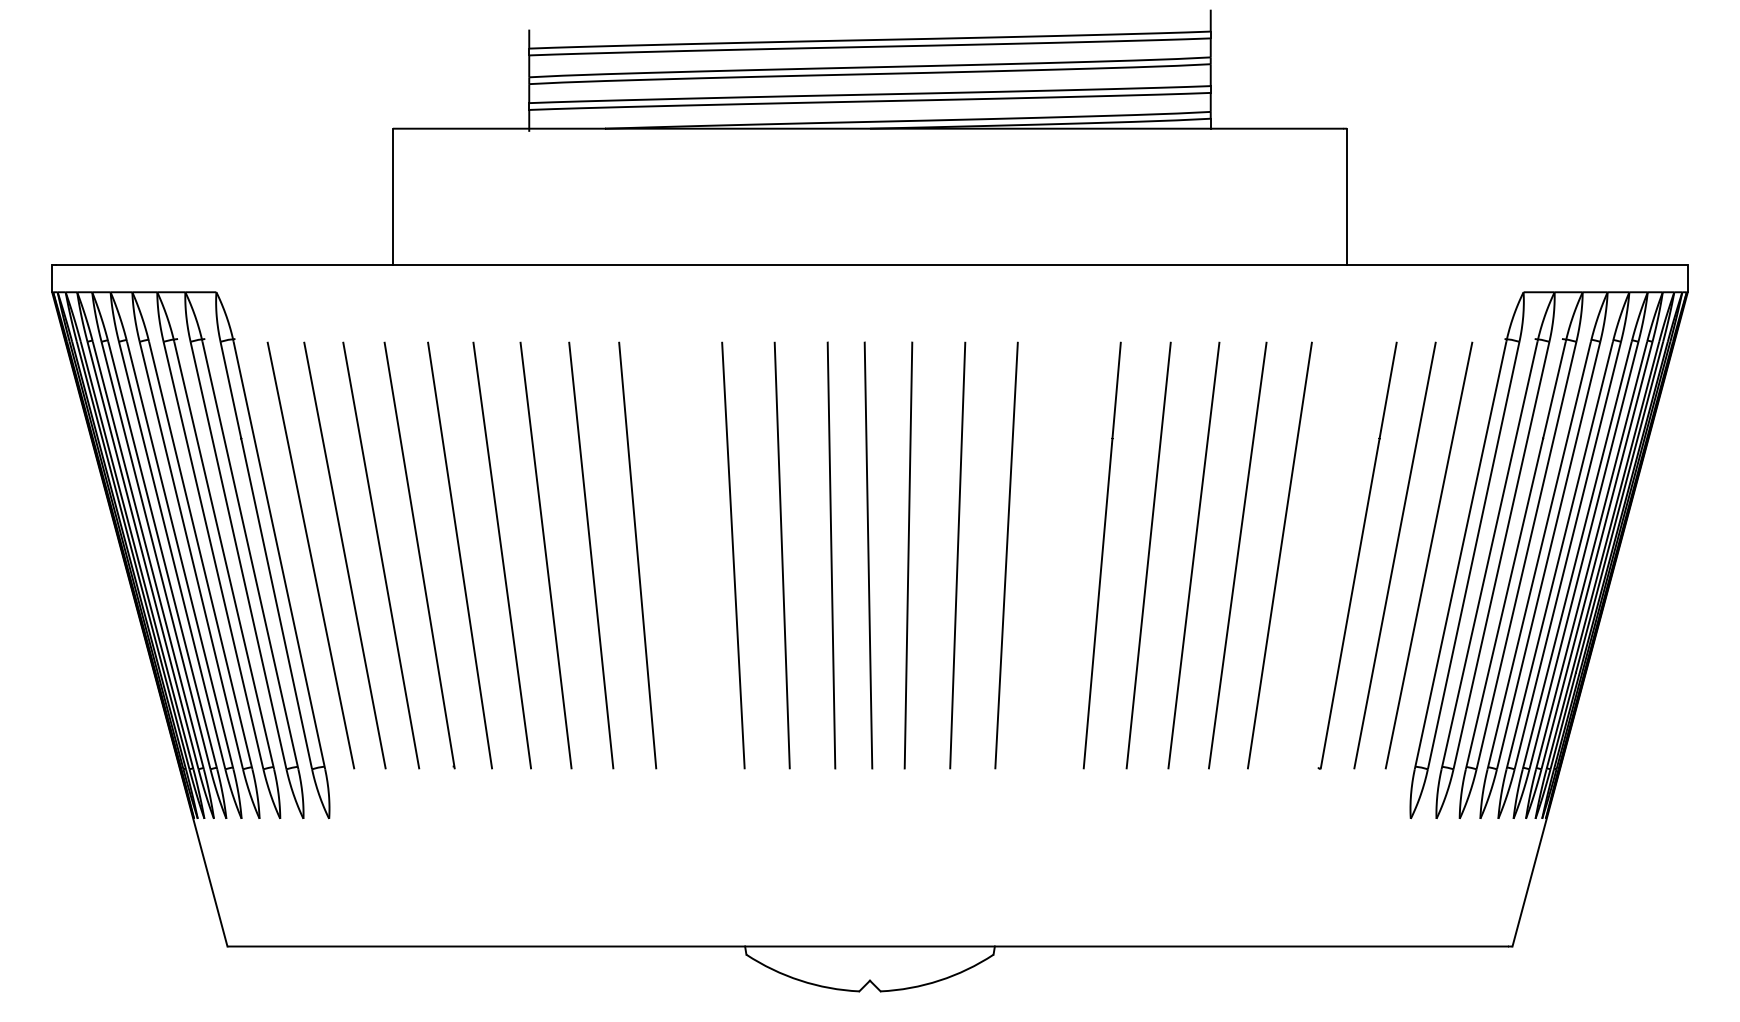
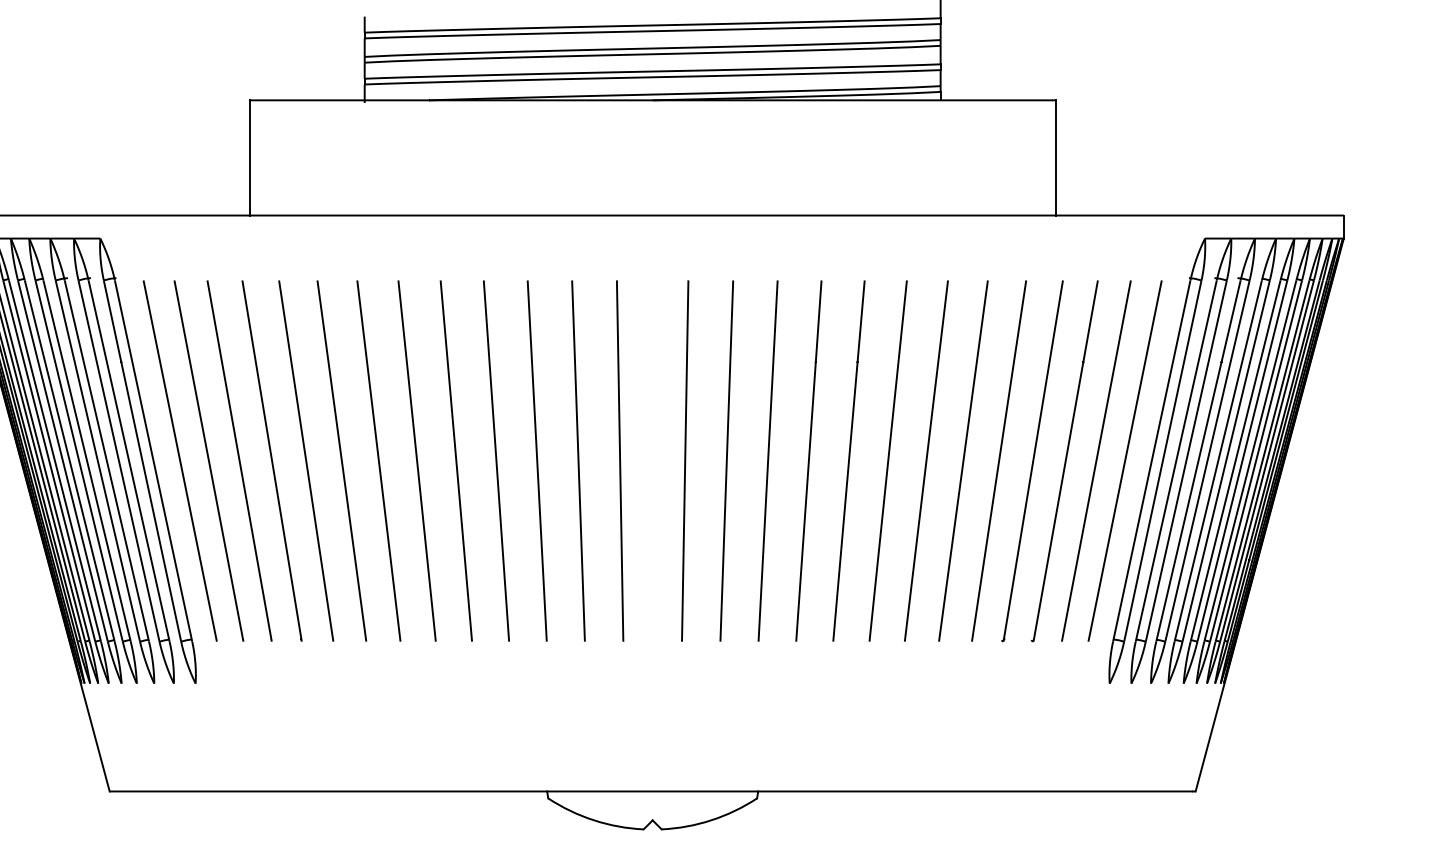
line: (684, 555) -> (495, 461), added
line: (868, 555) -> (651, 461), removed
line: (1054, 555) -> (808, 461), added
part: (1319, 555) -> (1032, 461), added

